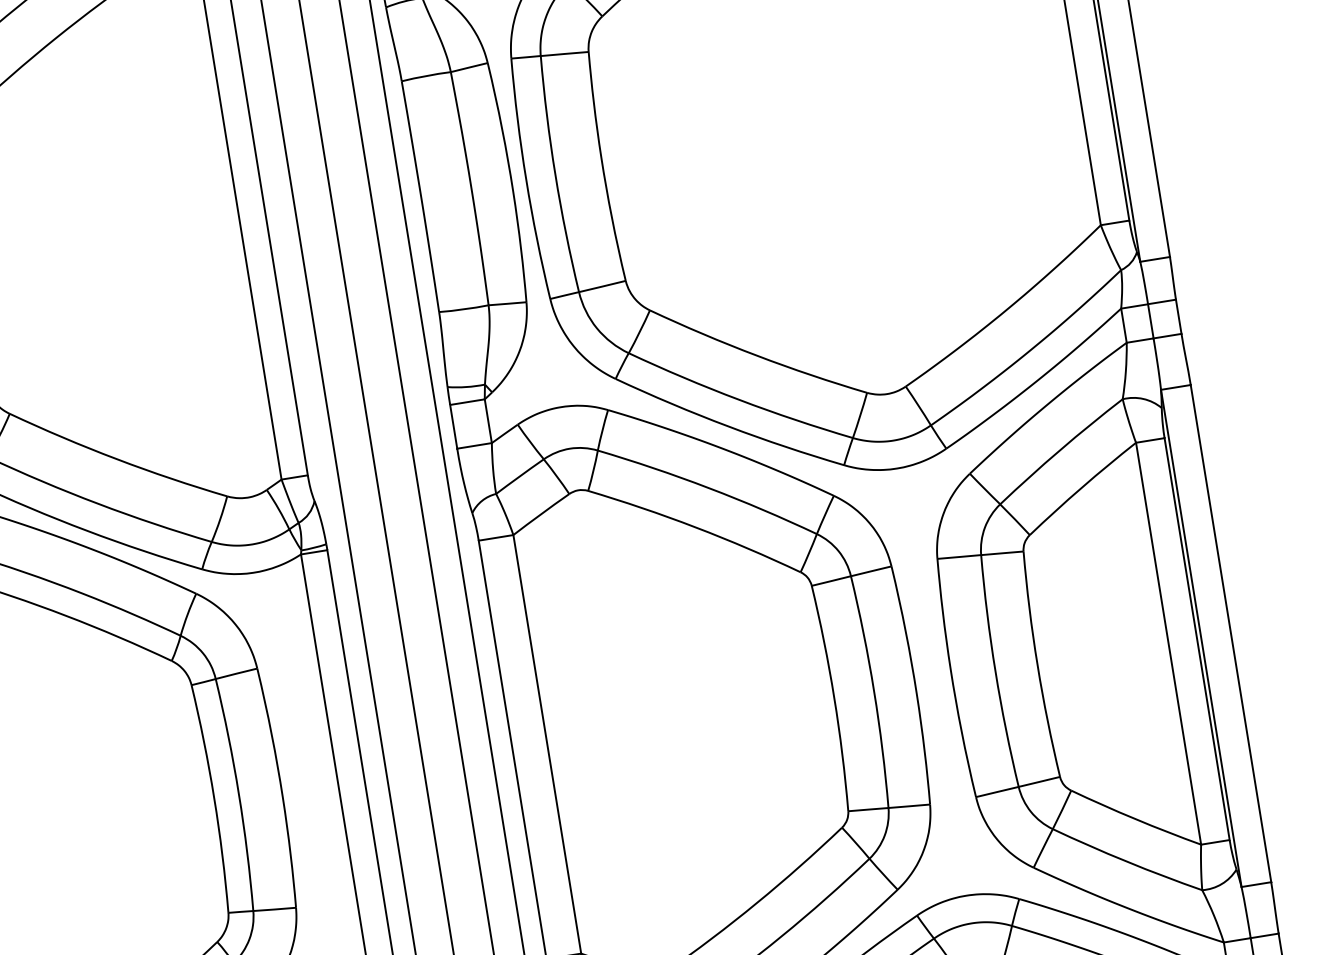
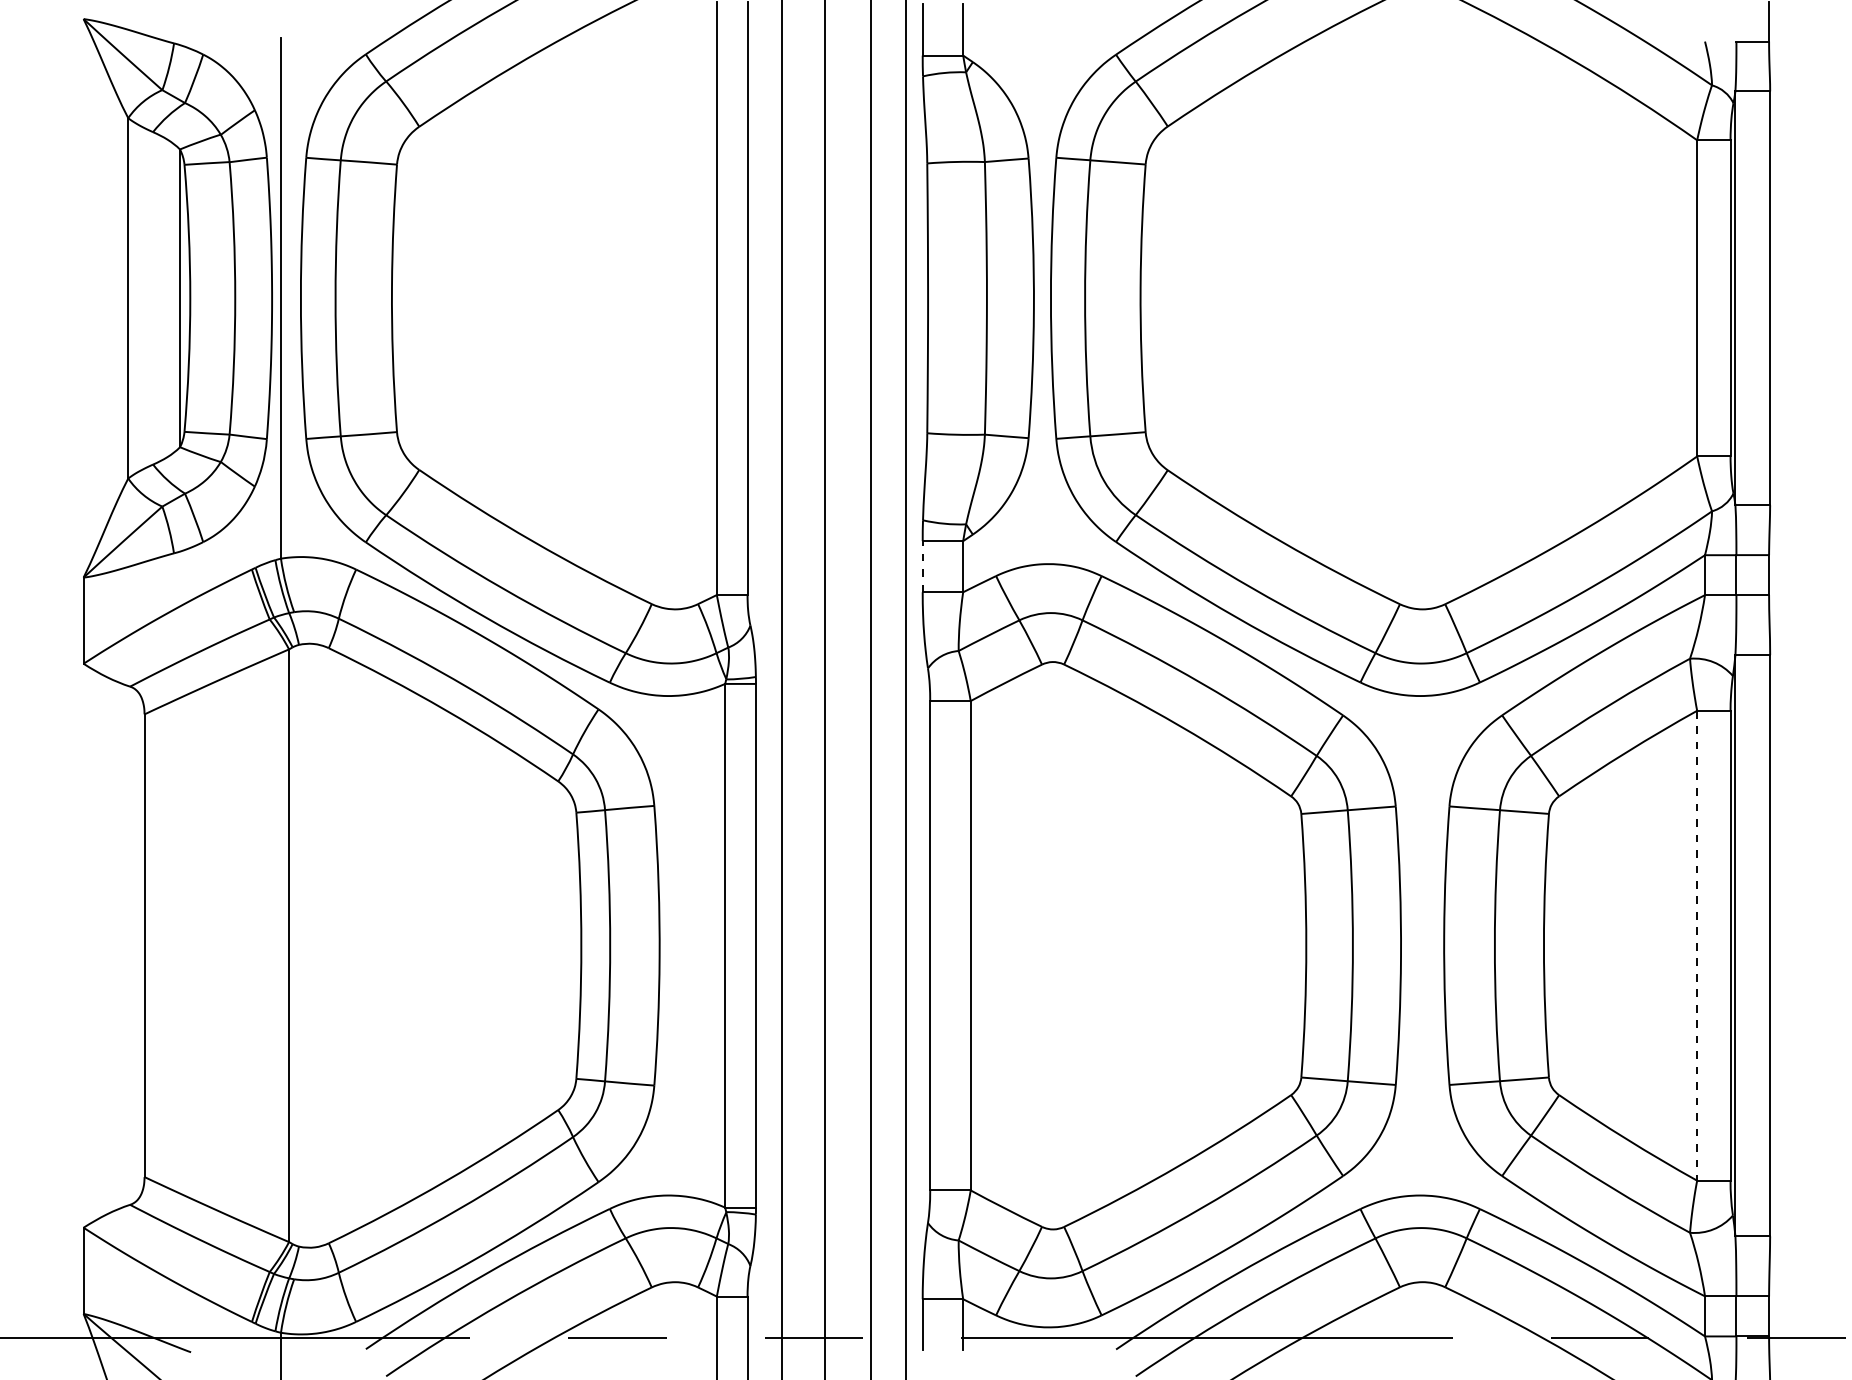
line: (453, 426) -> (922, 566), solid -> dashed
line: (1168, 643) -> (1697, 945), solid -> dashed

